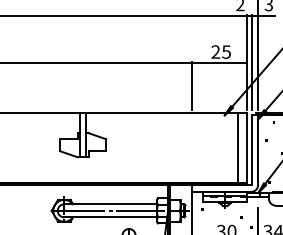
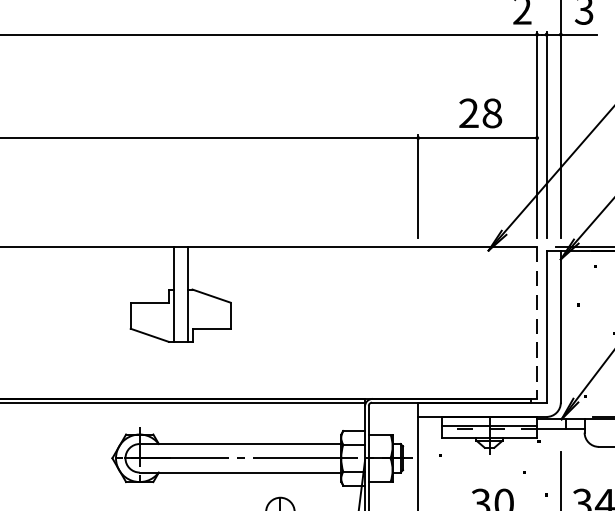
text: (226, 51) -> (492, 112), 25 -> 28
line: (238, 148) -> (518, 322), removed
line: (247, 148) -> (537, 322), solid -> dashed

